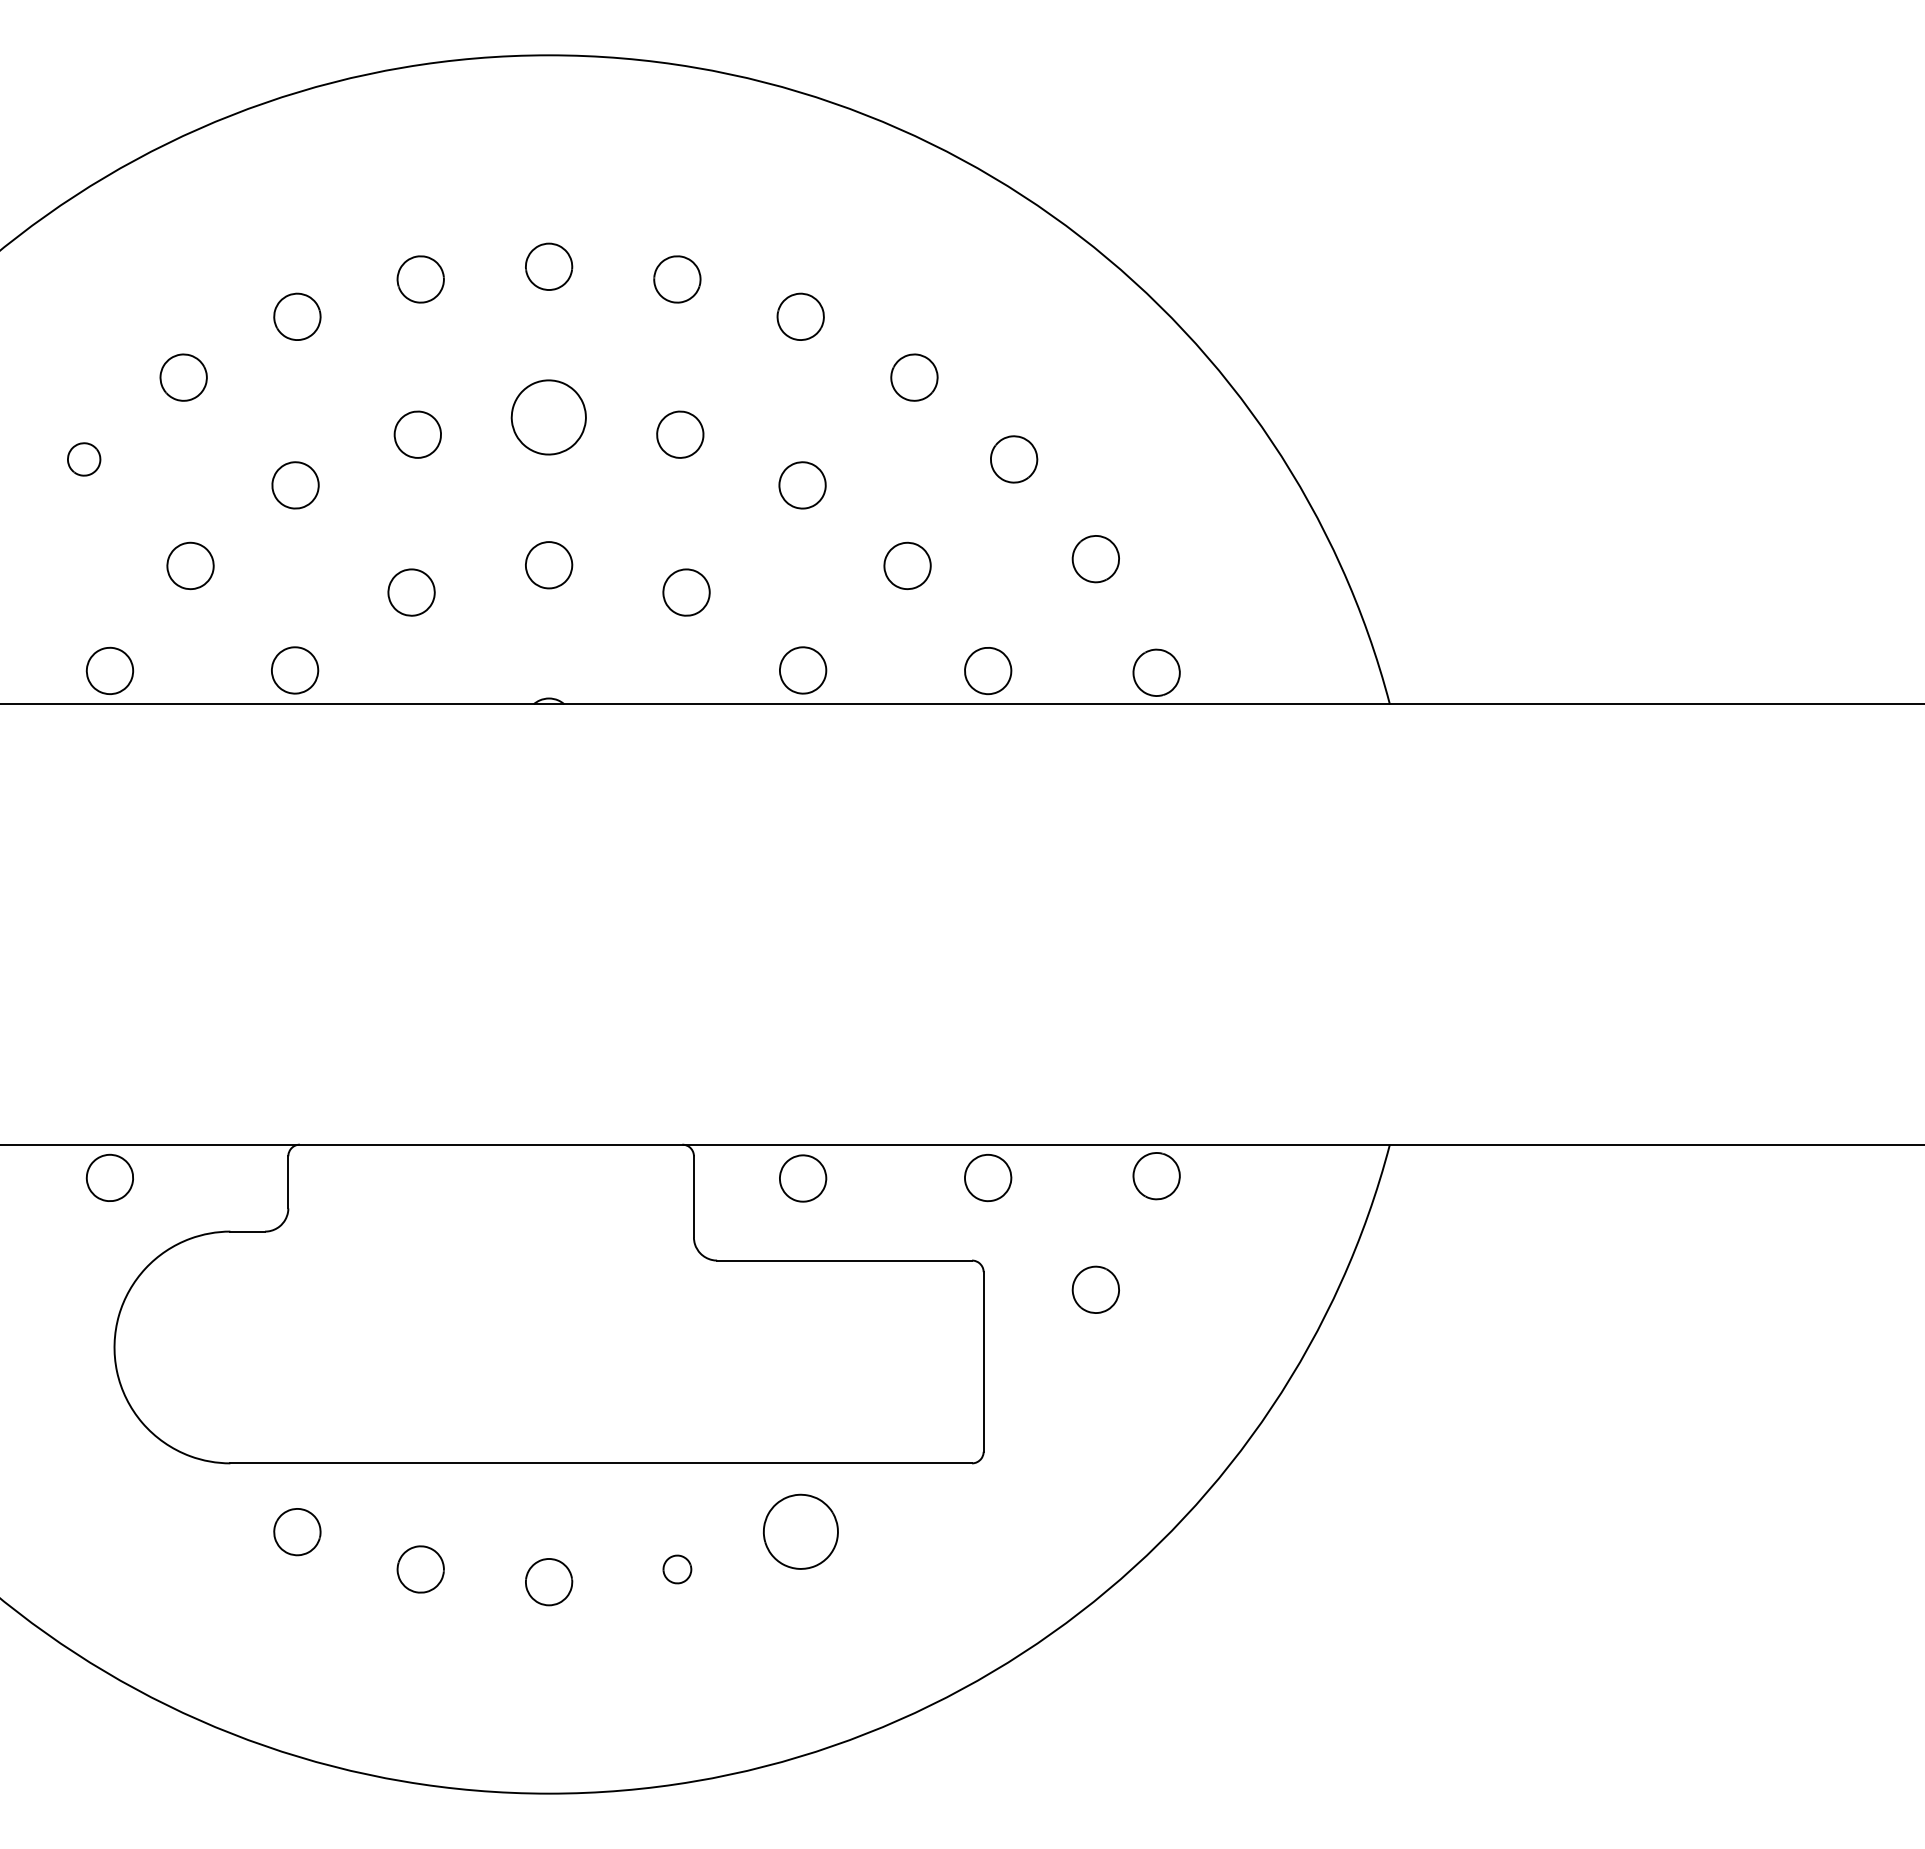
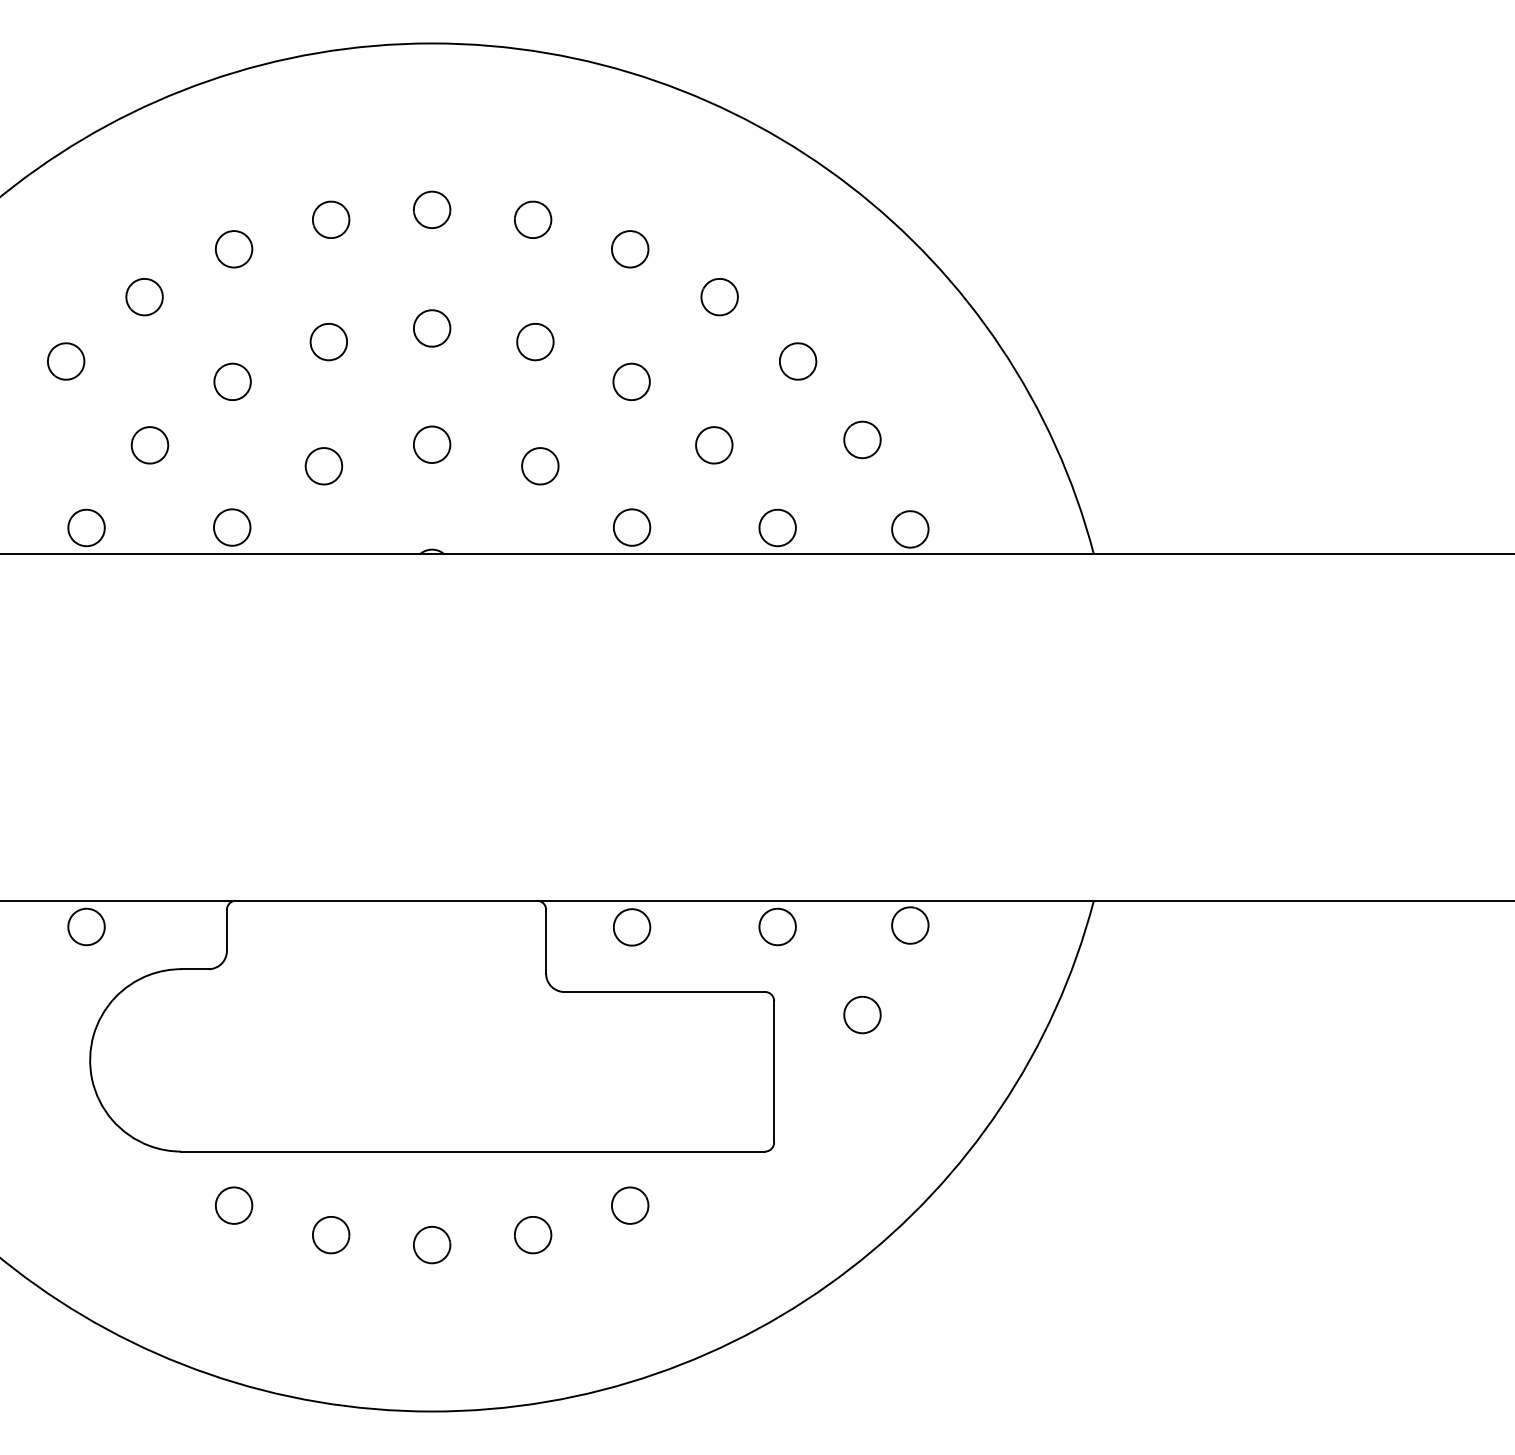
part: (549, 417) -> (432, 328), size x0.62
part: (84, 459) -> (66, 361), size x1.43
part: (800, 1532) -> (630, 1205), size x0.62
part: (677, 1569) -> (533, 1235), size x1.67

